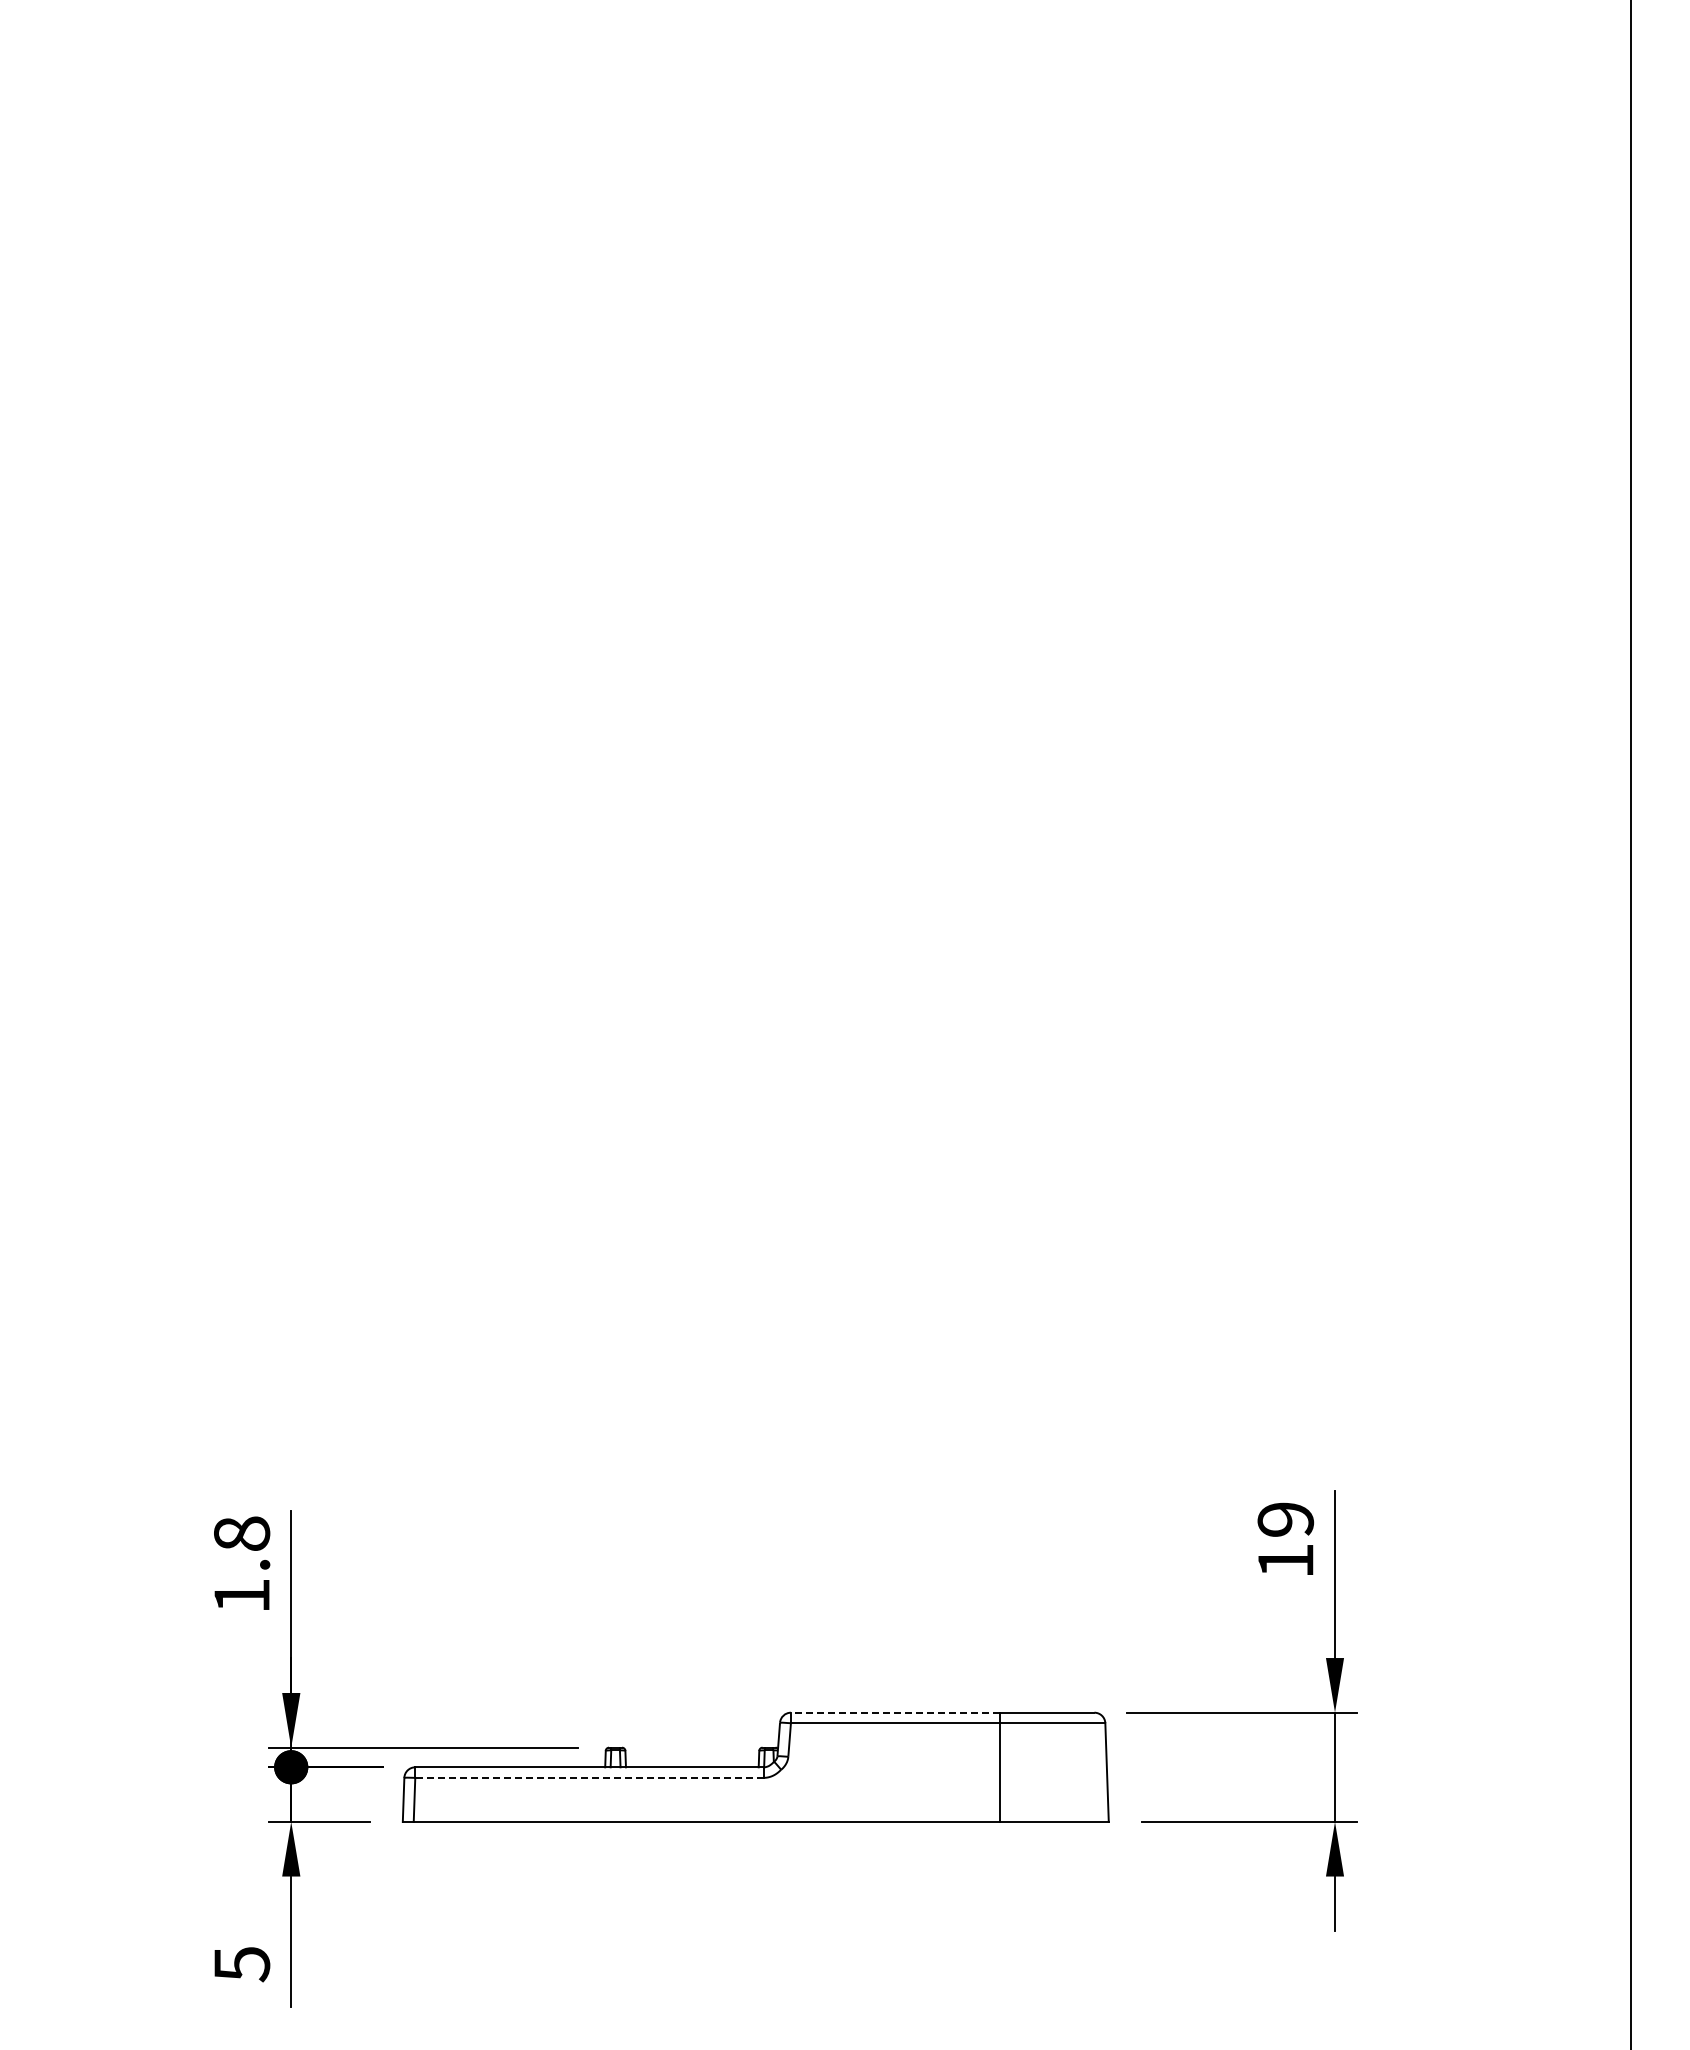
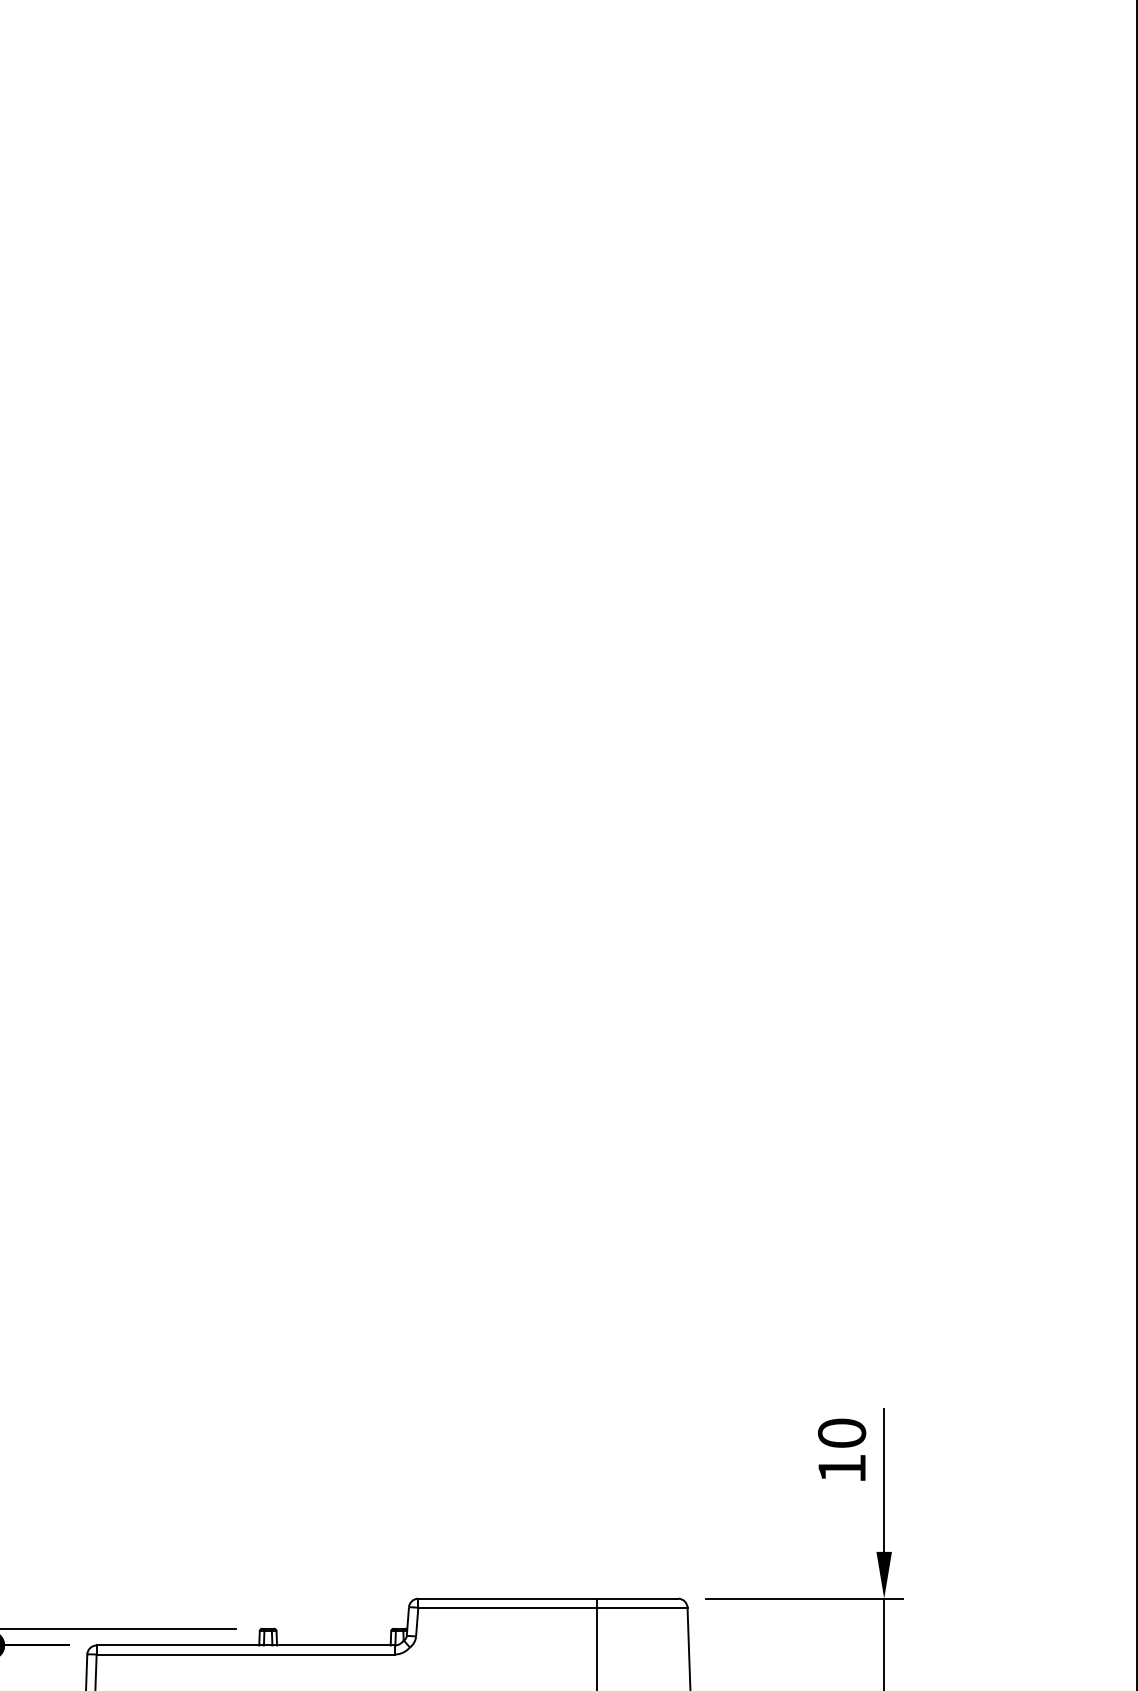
text: (1285, 1519) -> (841, 1433), 19 -> 10
line: (894, 1712) -> (506, 1598), dashed -> solid
line: (588, 1777) -> (244, 1654), dashed -> solid

